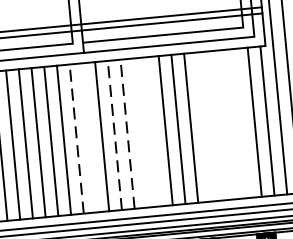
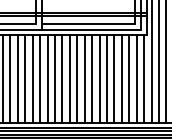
line: (242, 122) -> (129, 78), added
line: (228, 123) -> (121, 78), added
line: (216, 125) -> (114, 78), added
line: (203, 126) -> (106, 78), added
line: (153, 130) -> (77, 78), added
line: (139, 132) -> (69, 78), added
line: (127, 133) -> (62, 78), dashed -> solid
line: (113, 134) -> (54, 78), dashed -> solid
line: (89, 136) -> (40, 78), added
line: (76, 138) -> (32, 78), dashed -> solid

